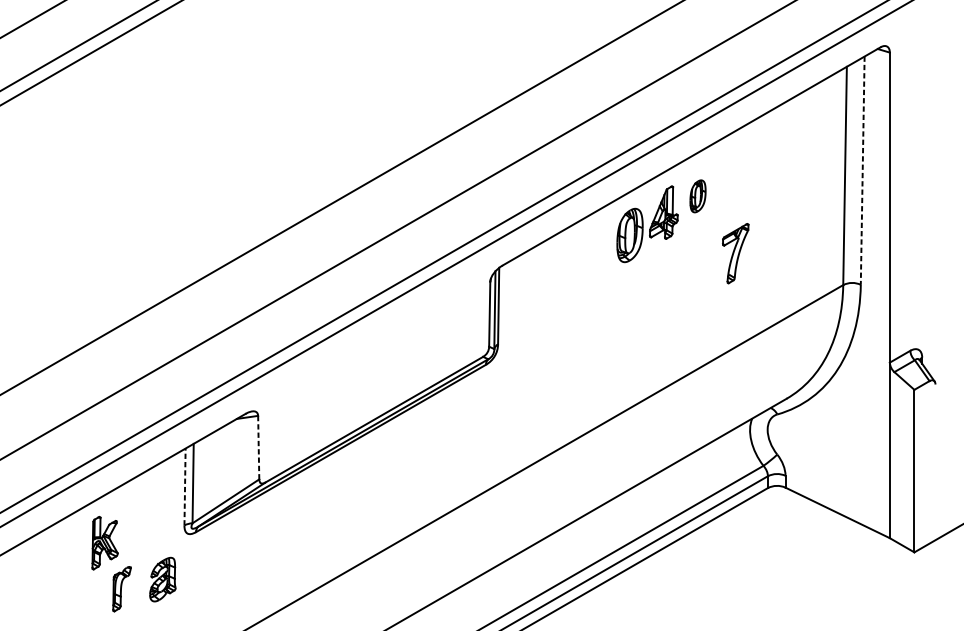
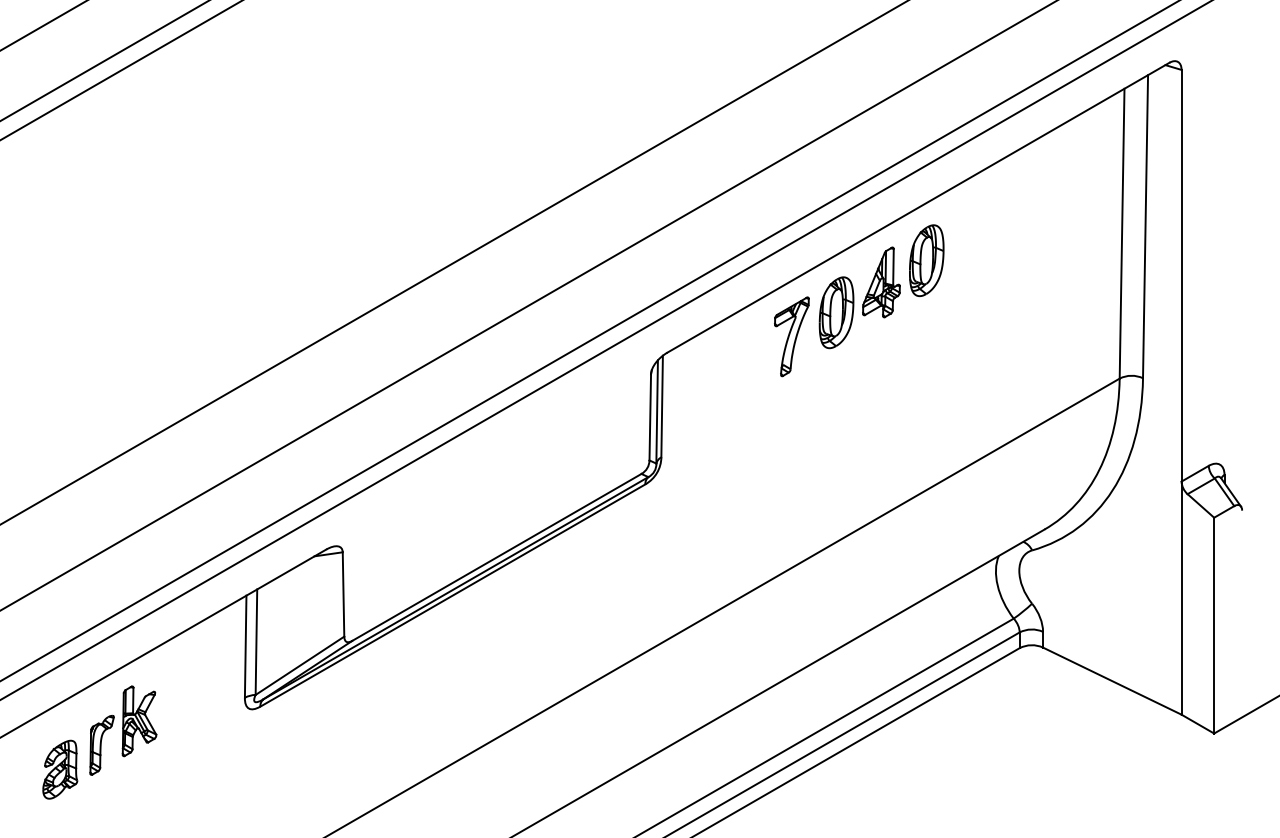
line: (862, 170) -> (1145, 226), dashed -> solid
part: (697, 196) -> (926, 260), size x1.67
part: (735, 253) -> (791, 336), moved
line: (258, 446) -> (343, 593), dashed -> solid
line: (184, 486) -> (245, 646), dashed -> solid
part: (163, 579) -> (60, 769), moved
part: (121, 589) -> (101, 745), moved

